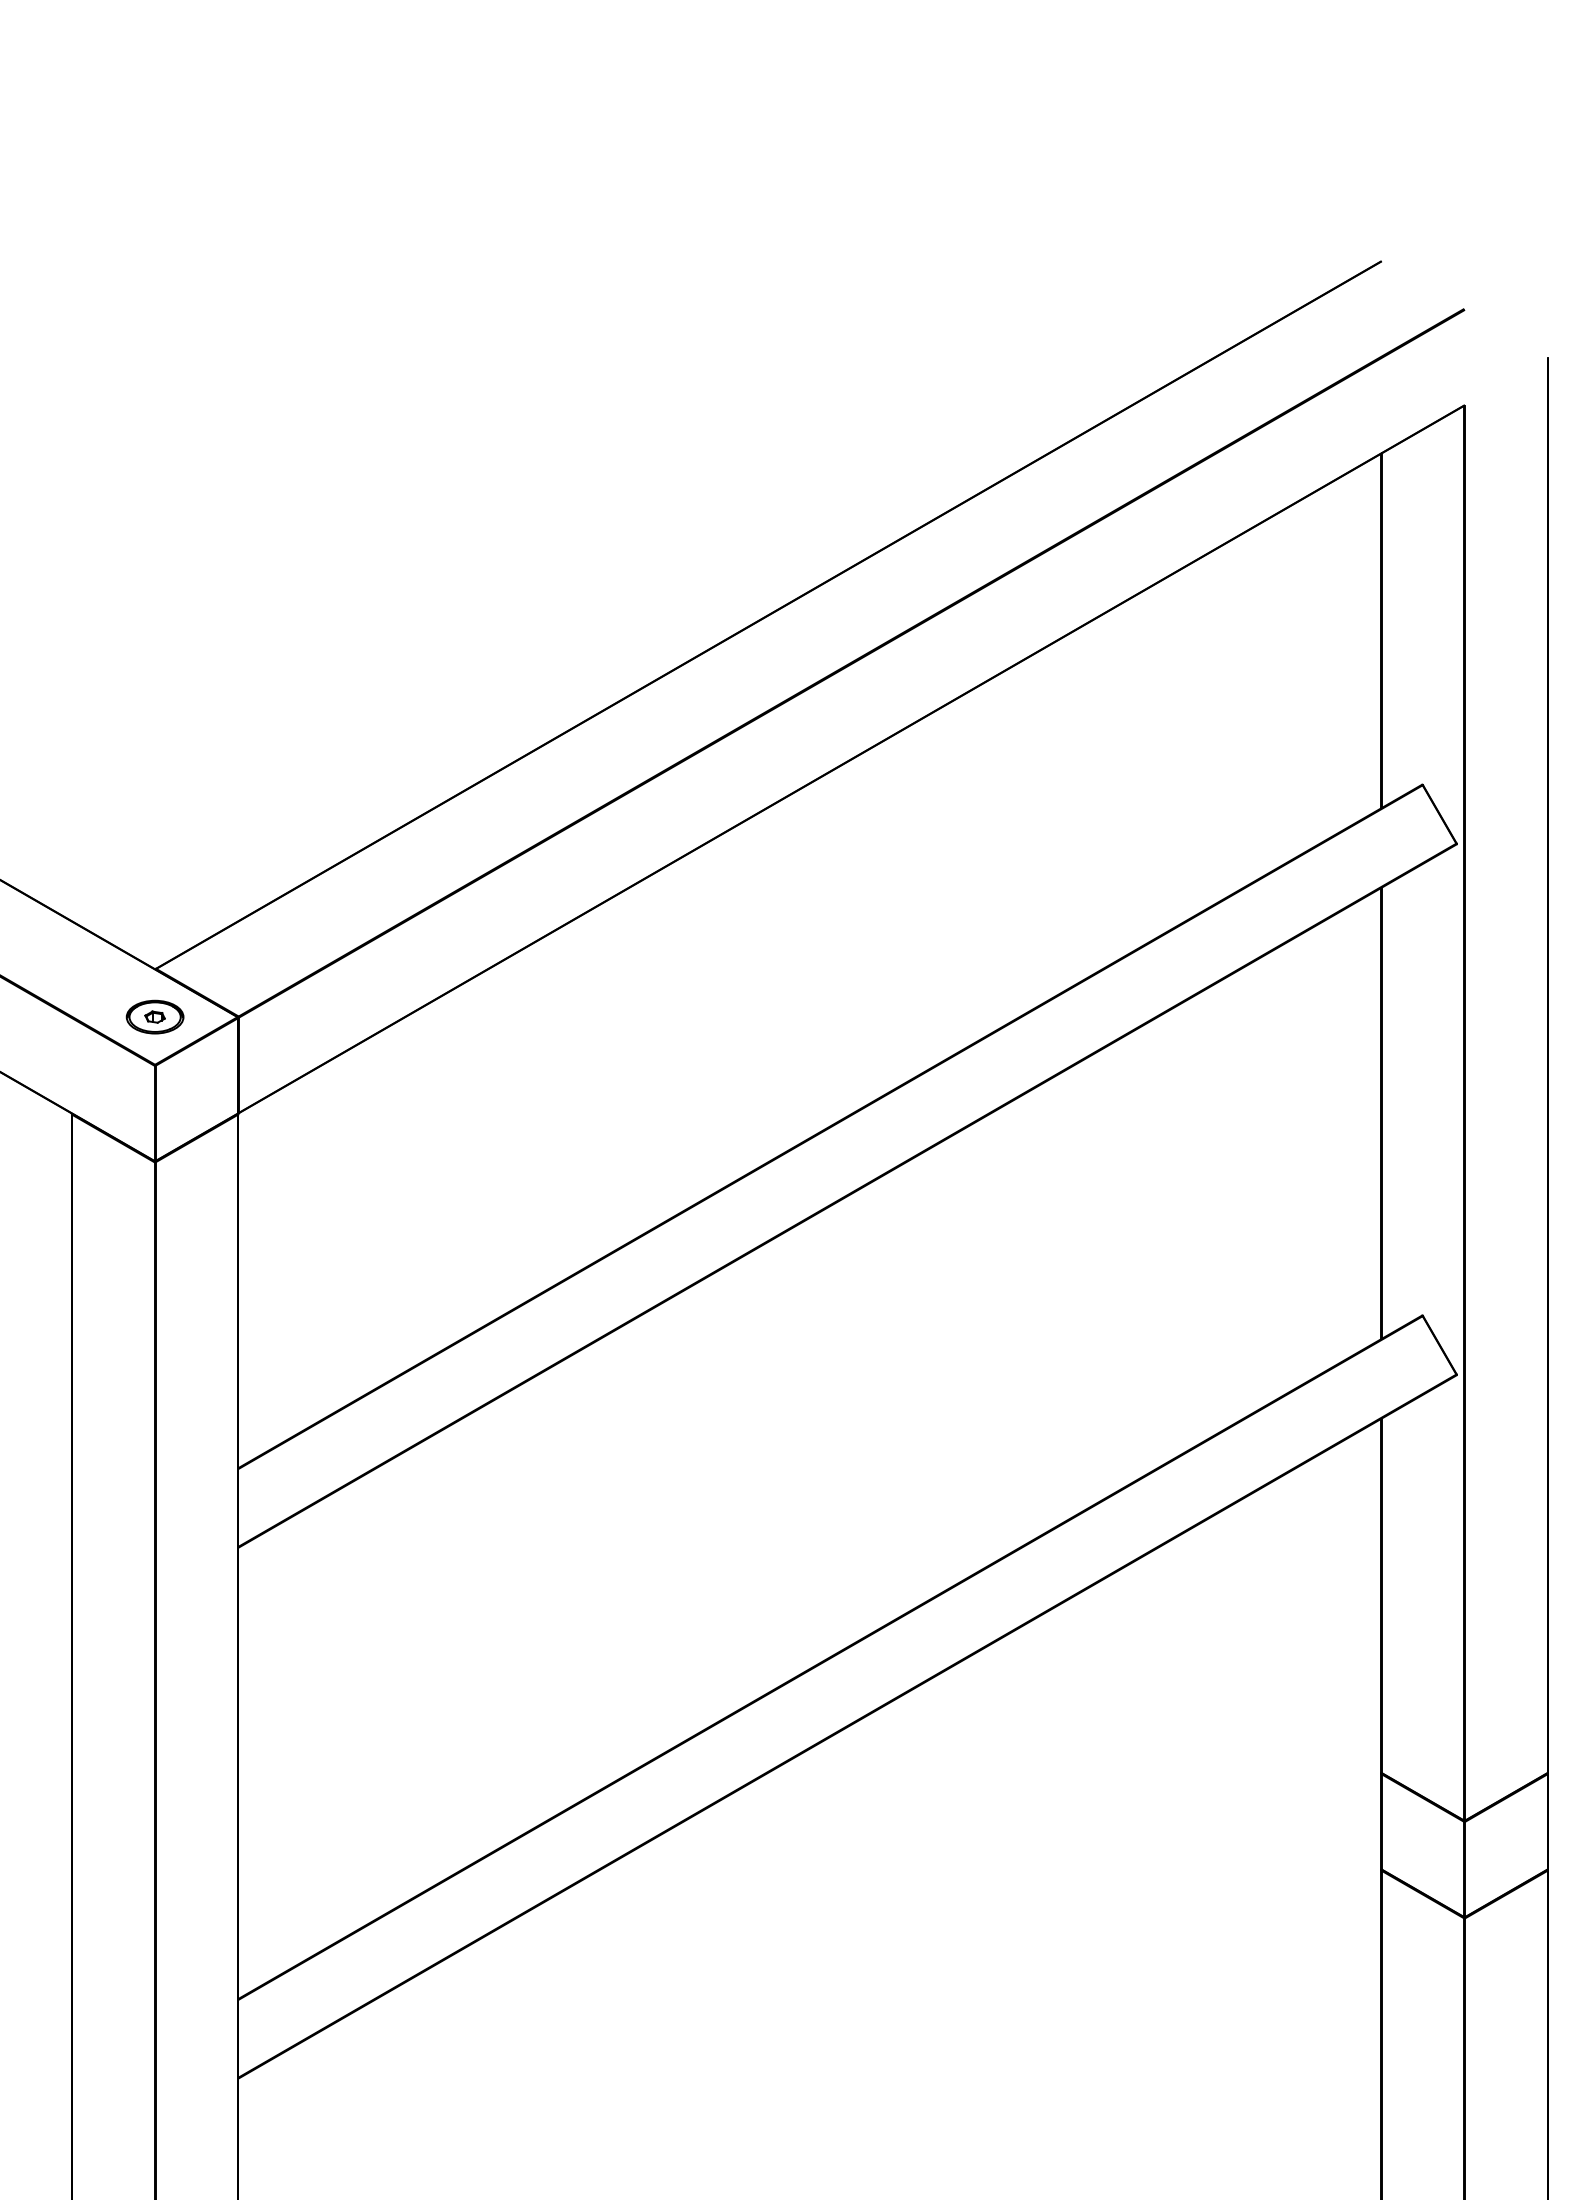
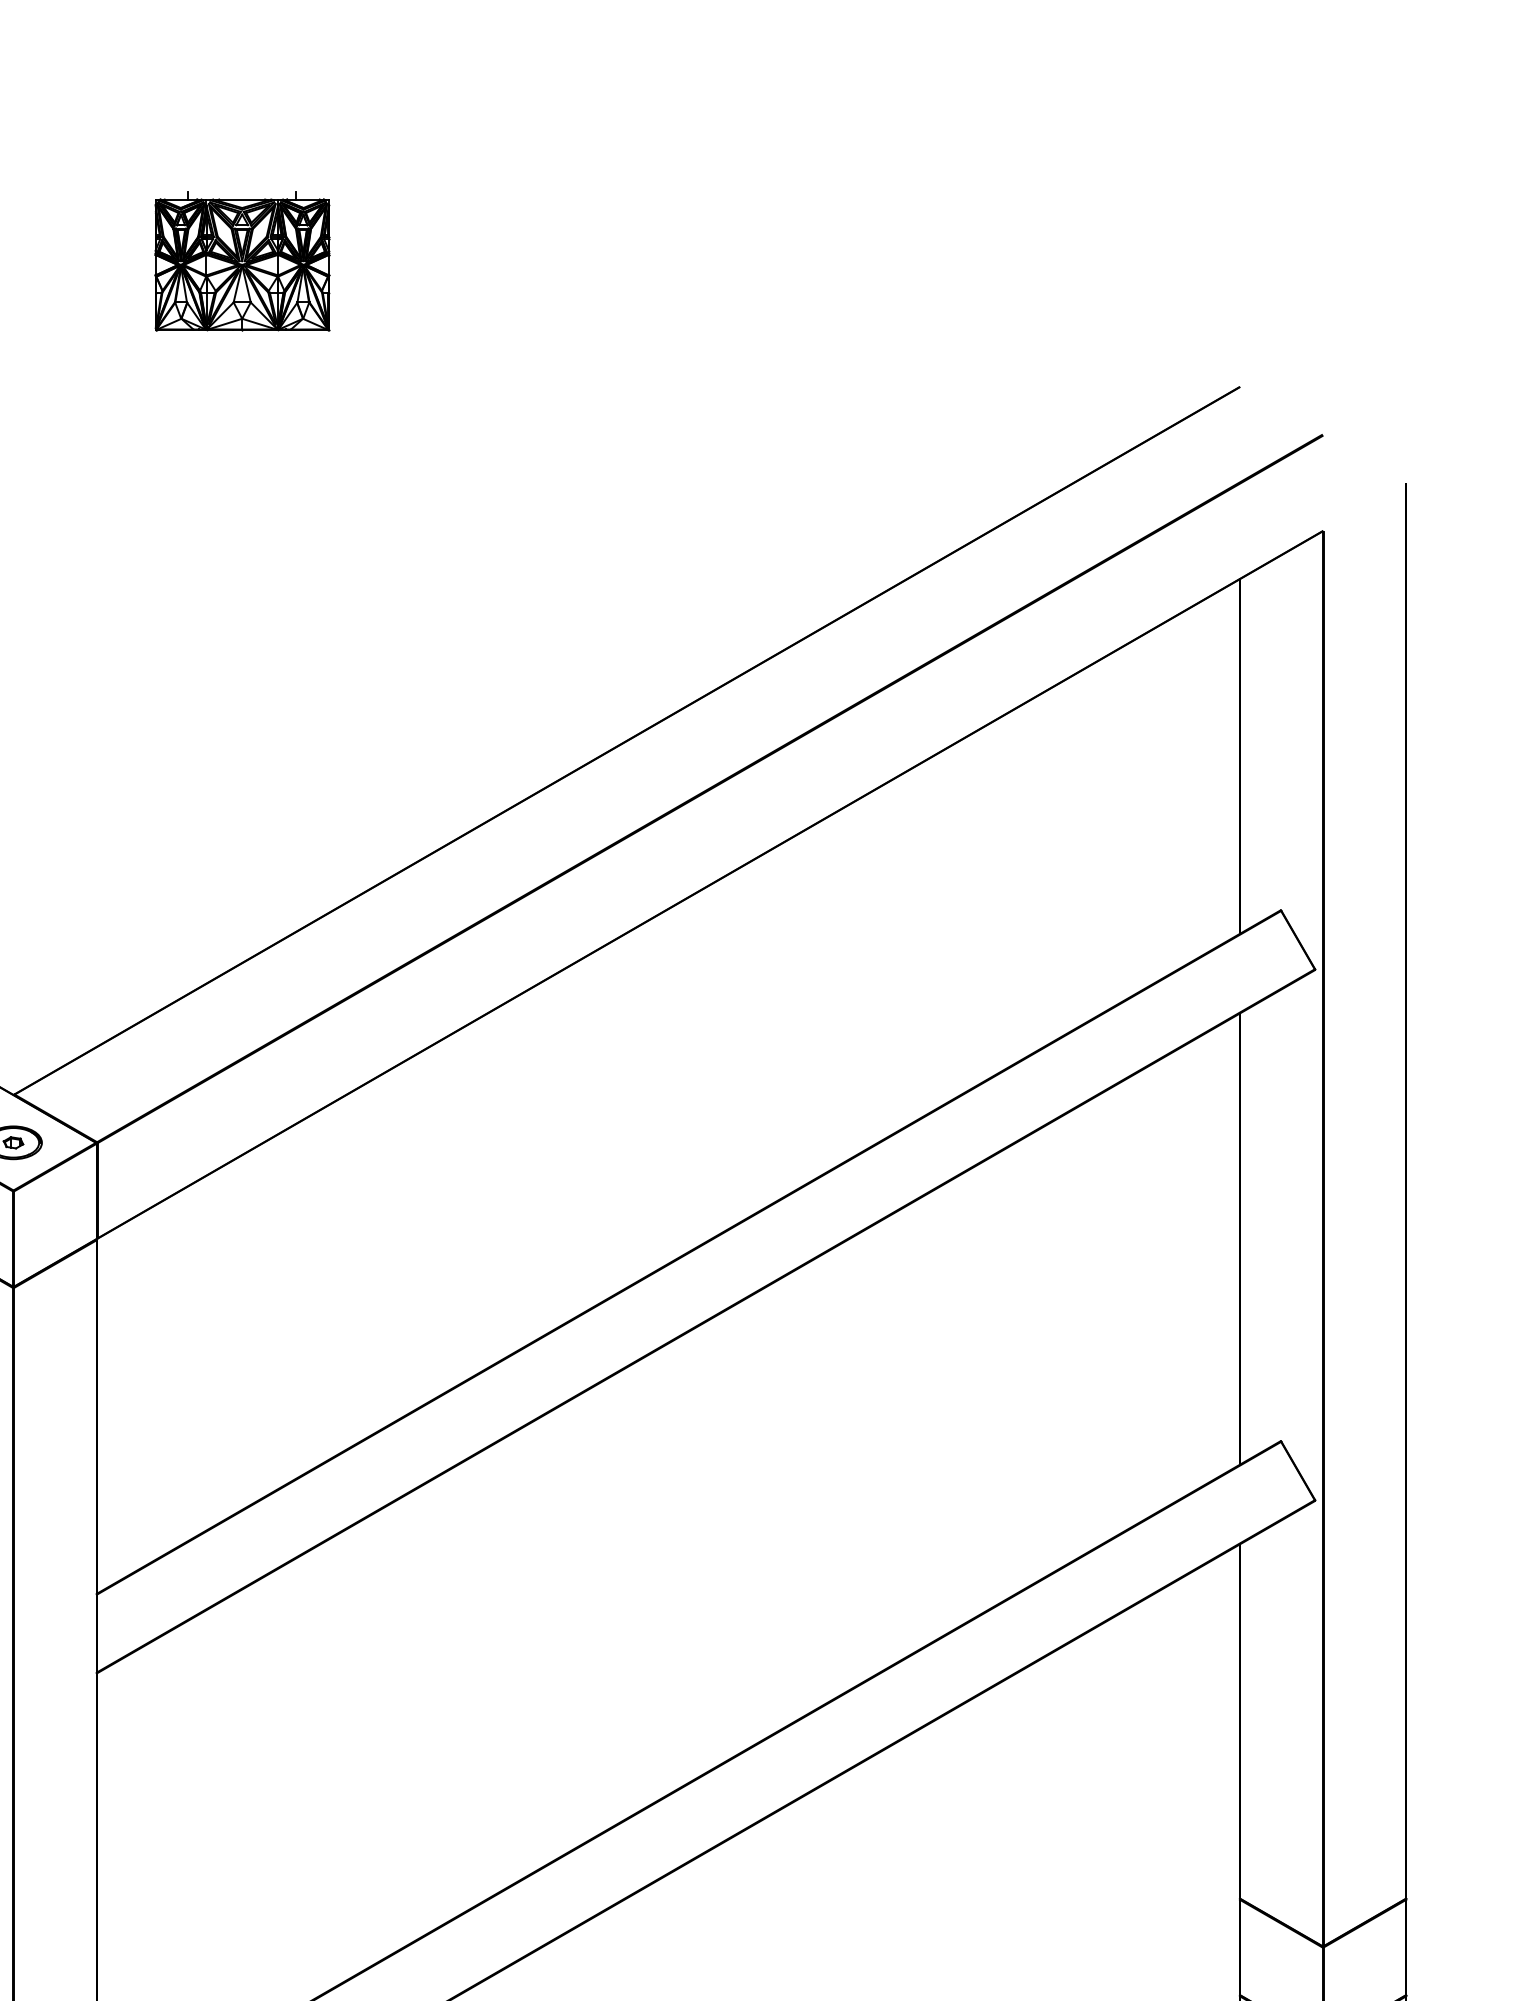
part: (383, 135) -> (241, 261), added

